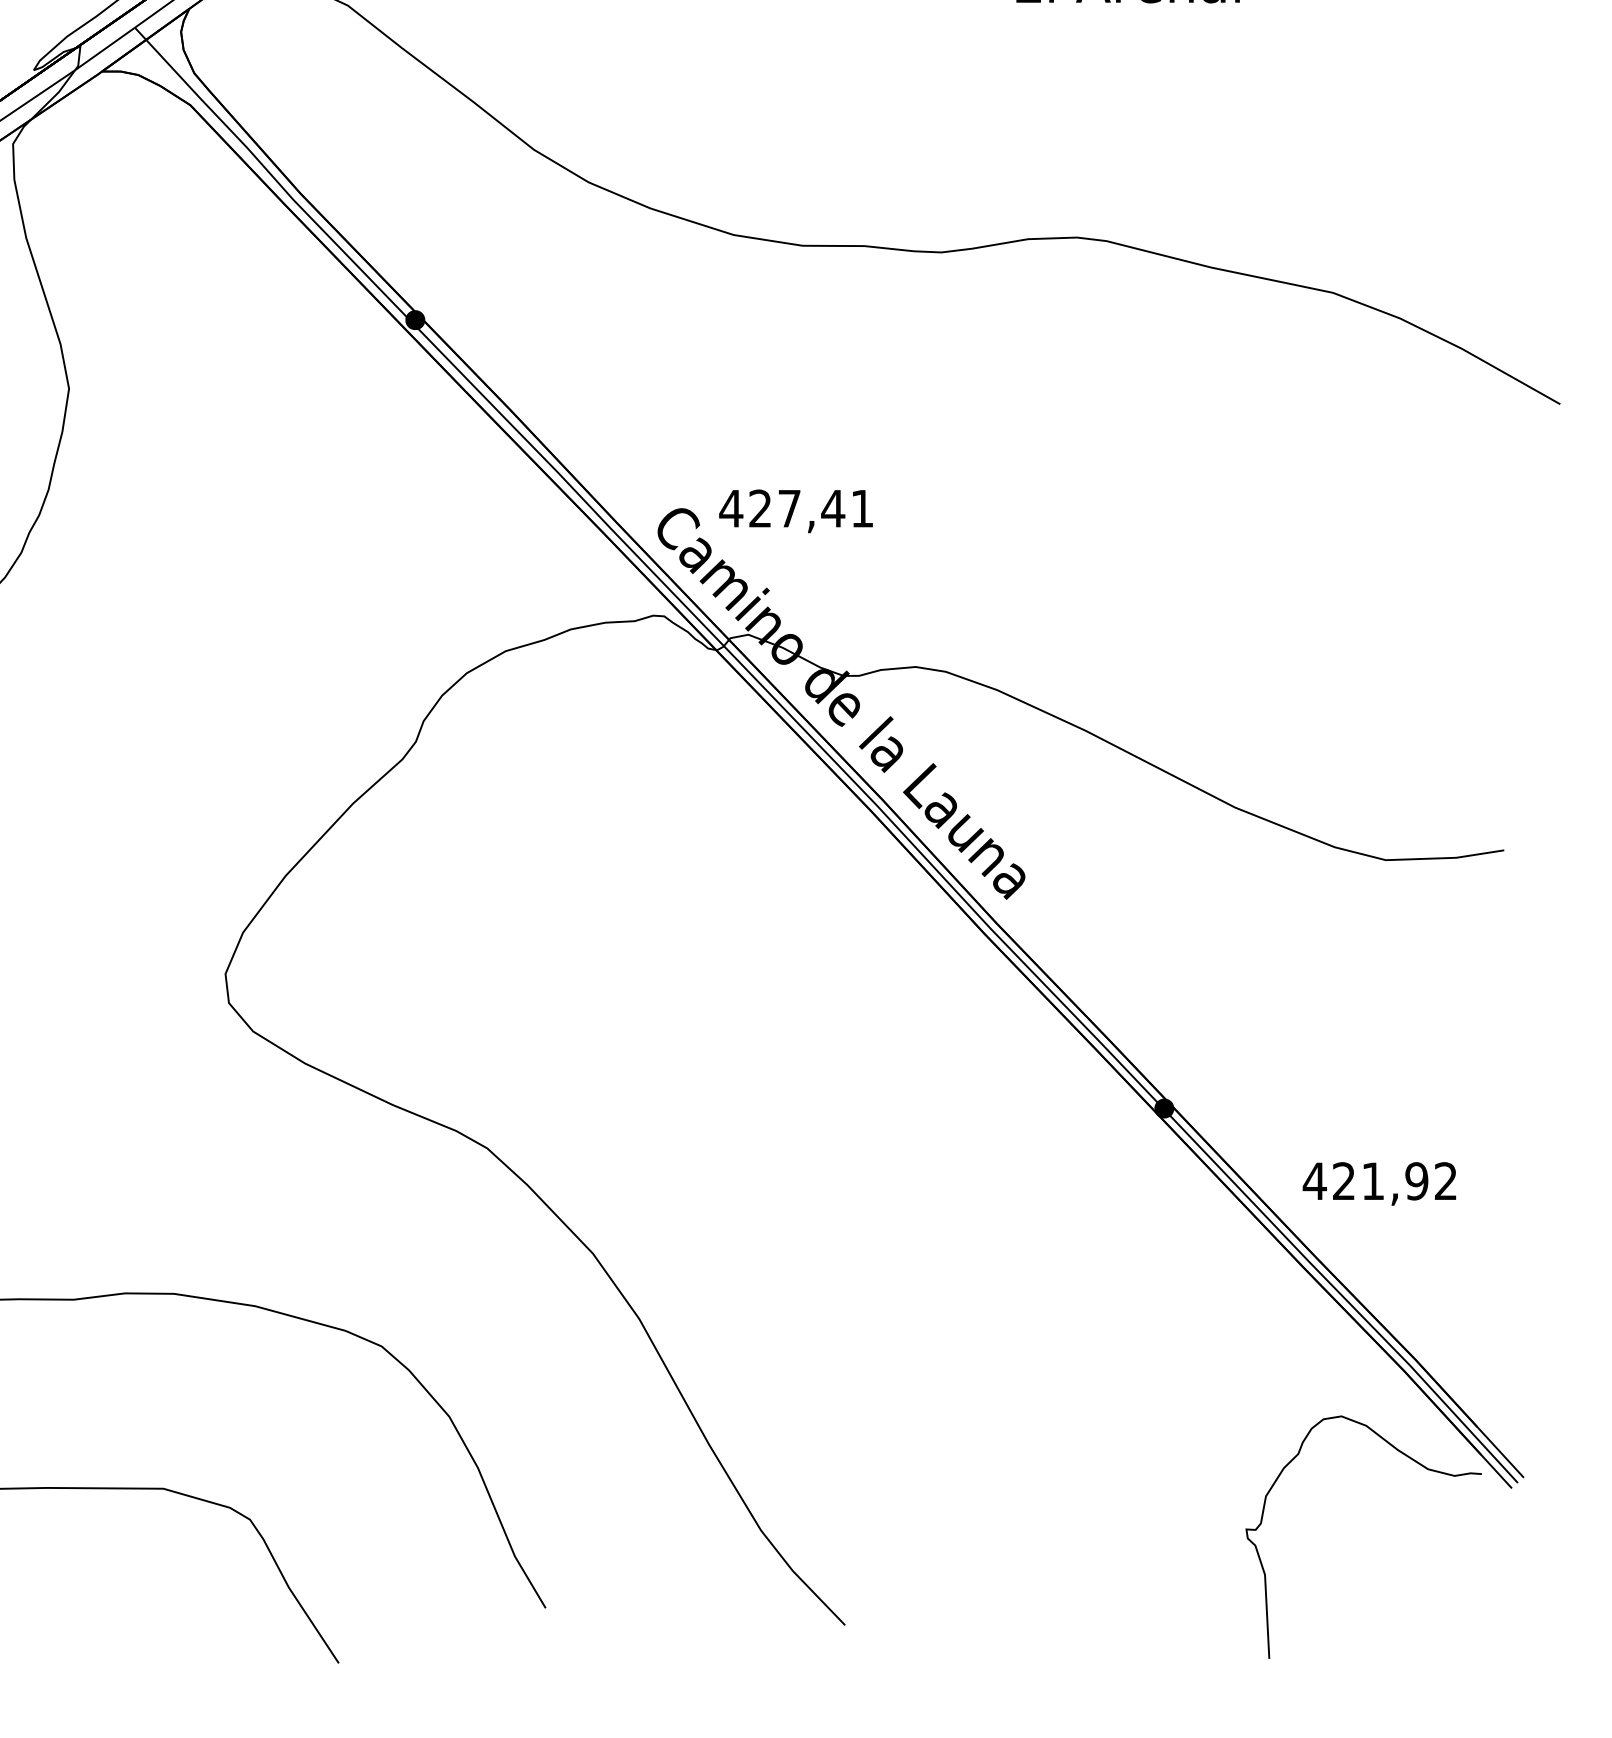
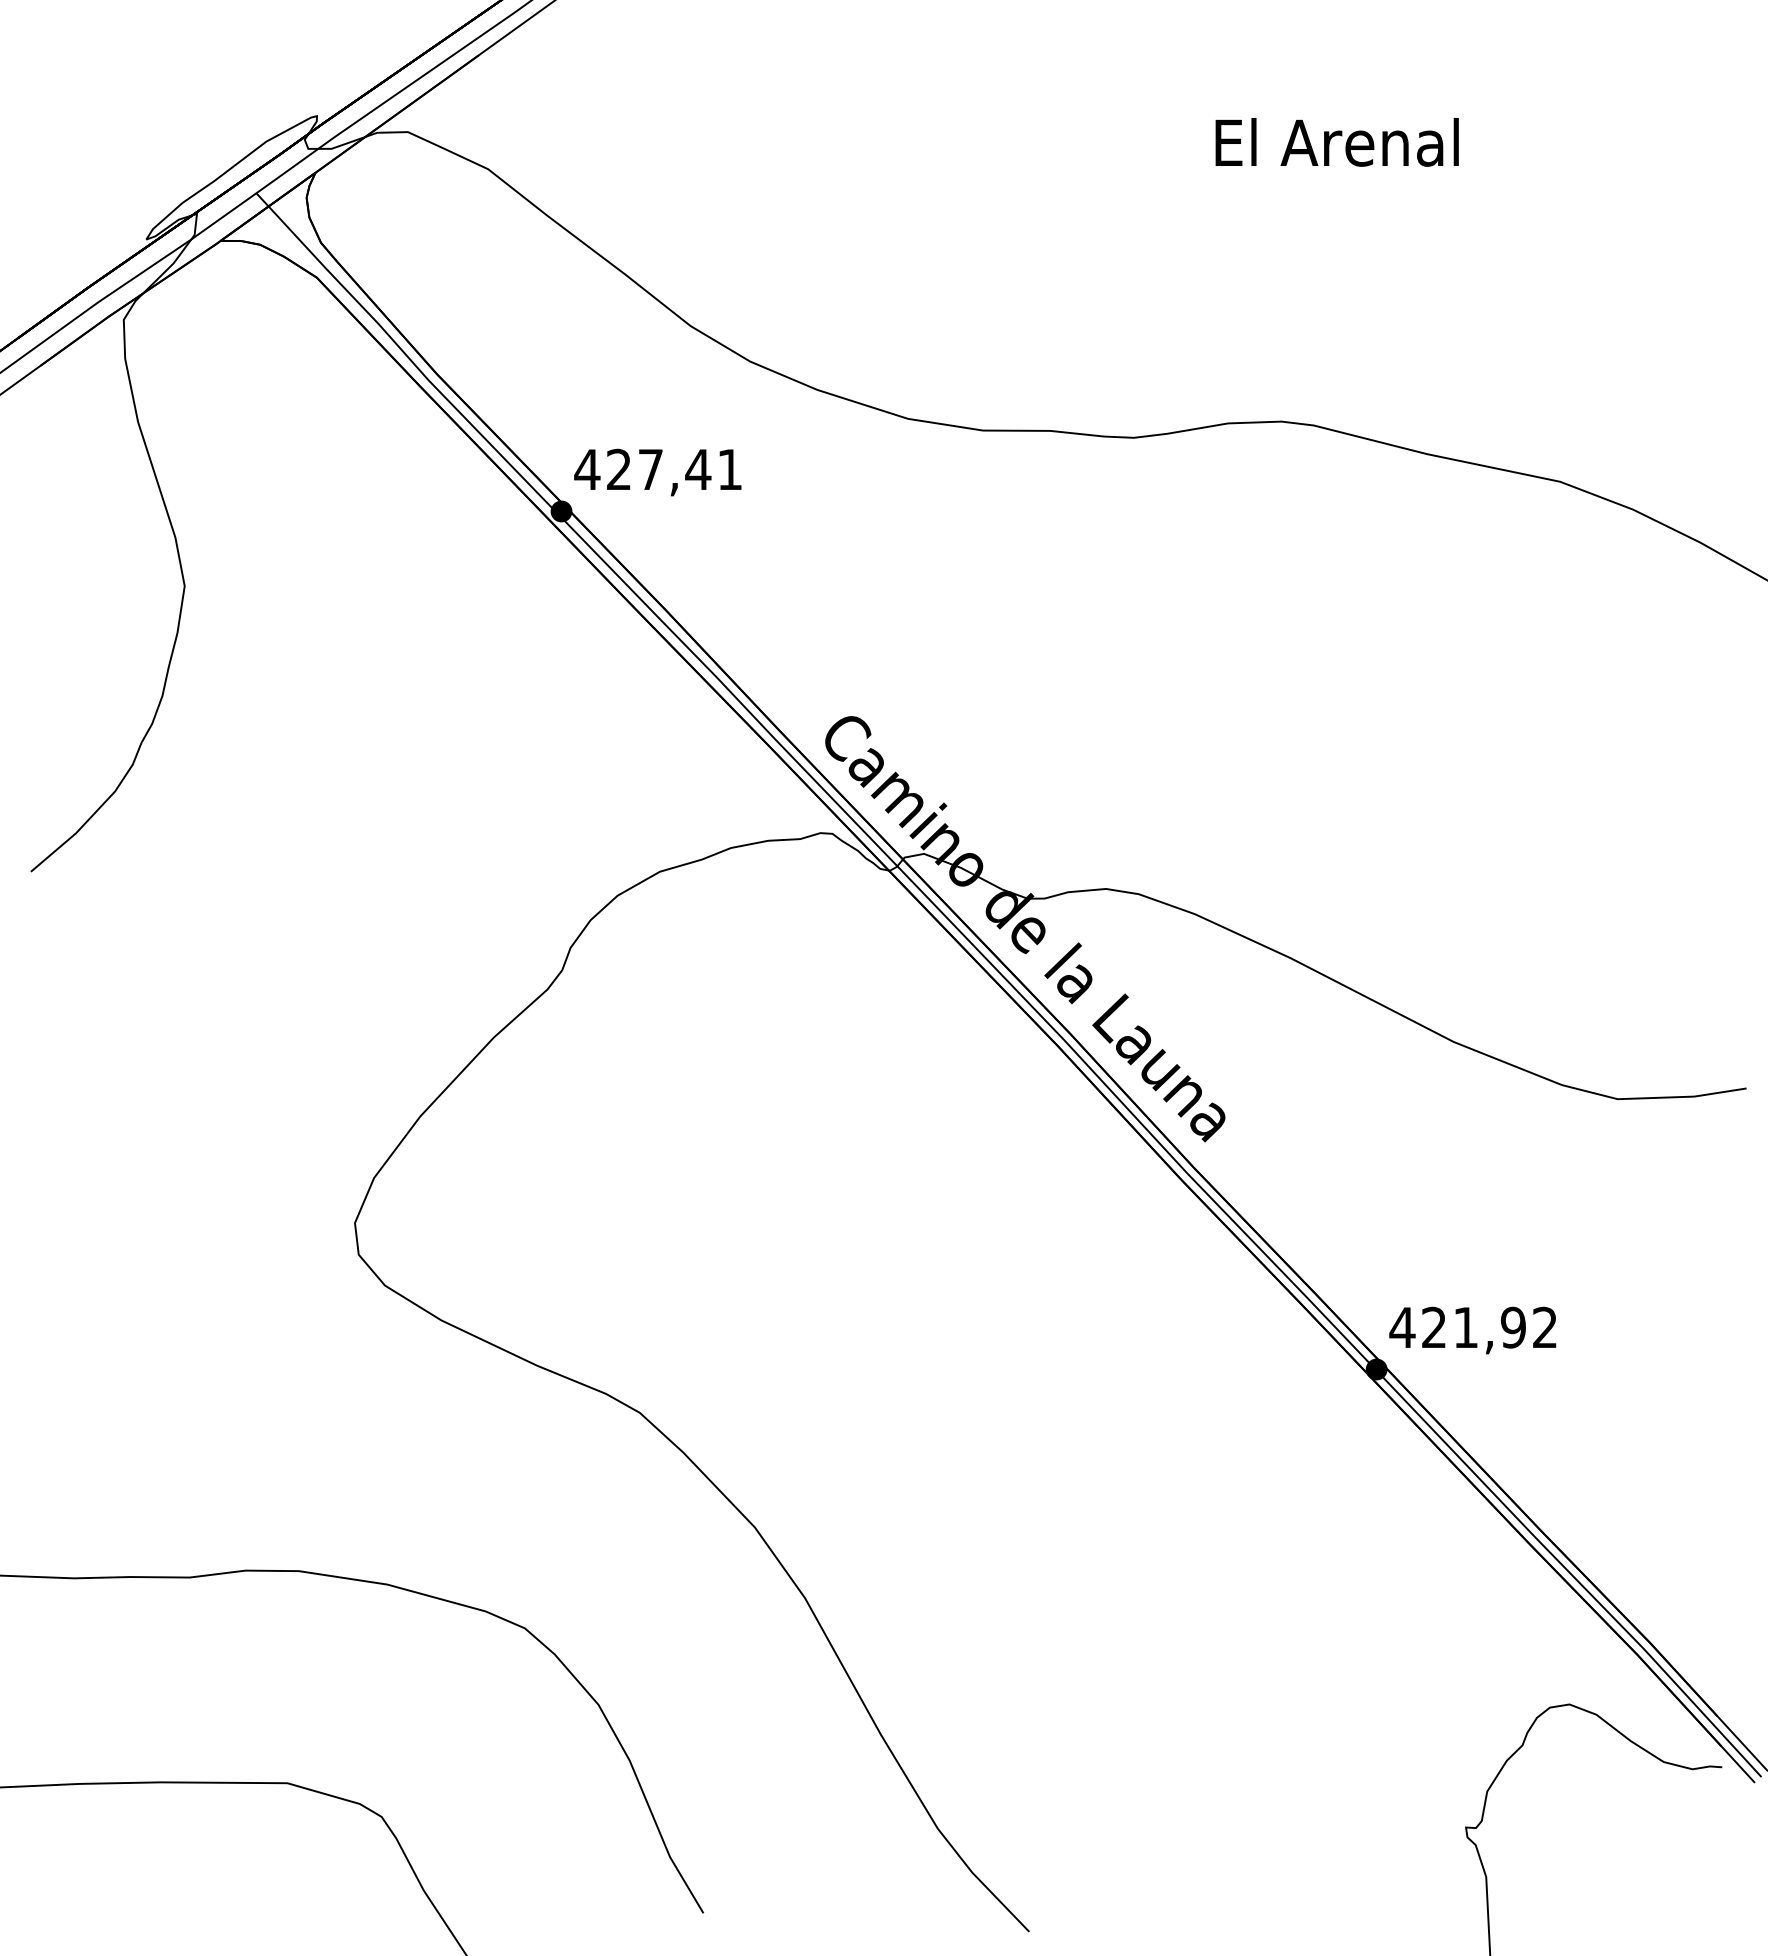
text: (795, 511) -> (657, 472), moved
text: (1379, 1183) -> (1472, 1330), moved

